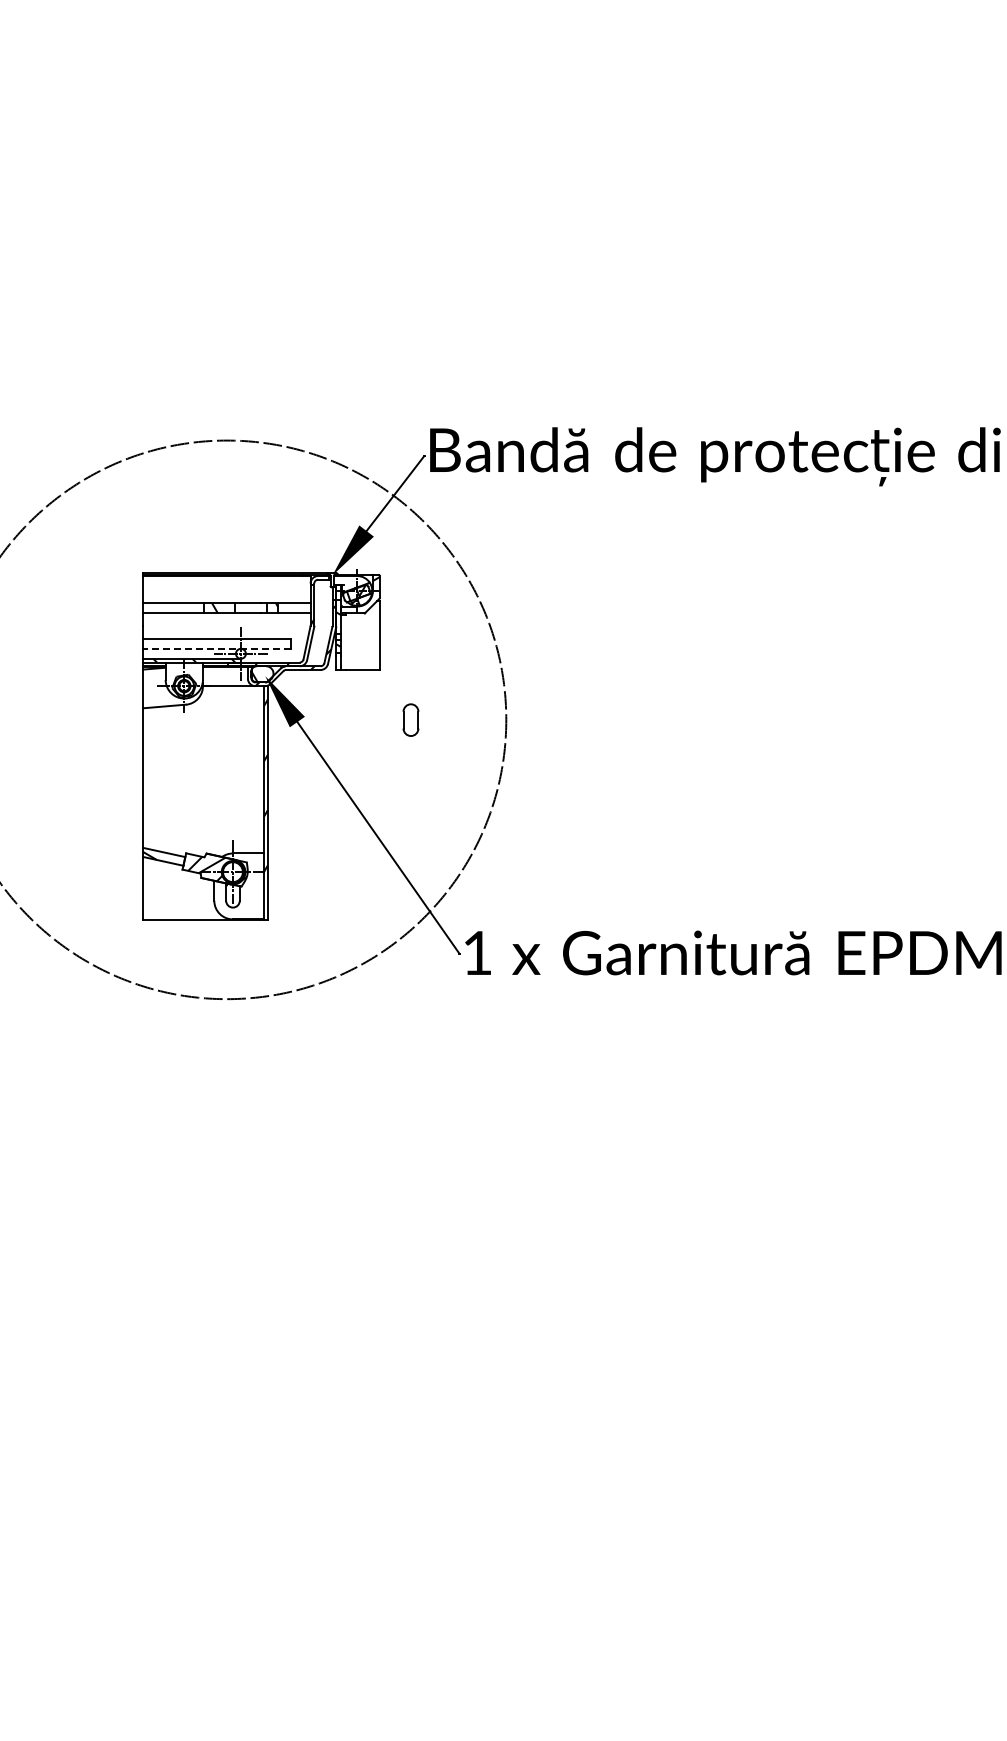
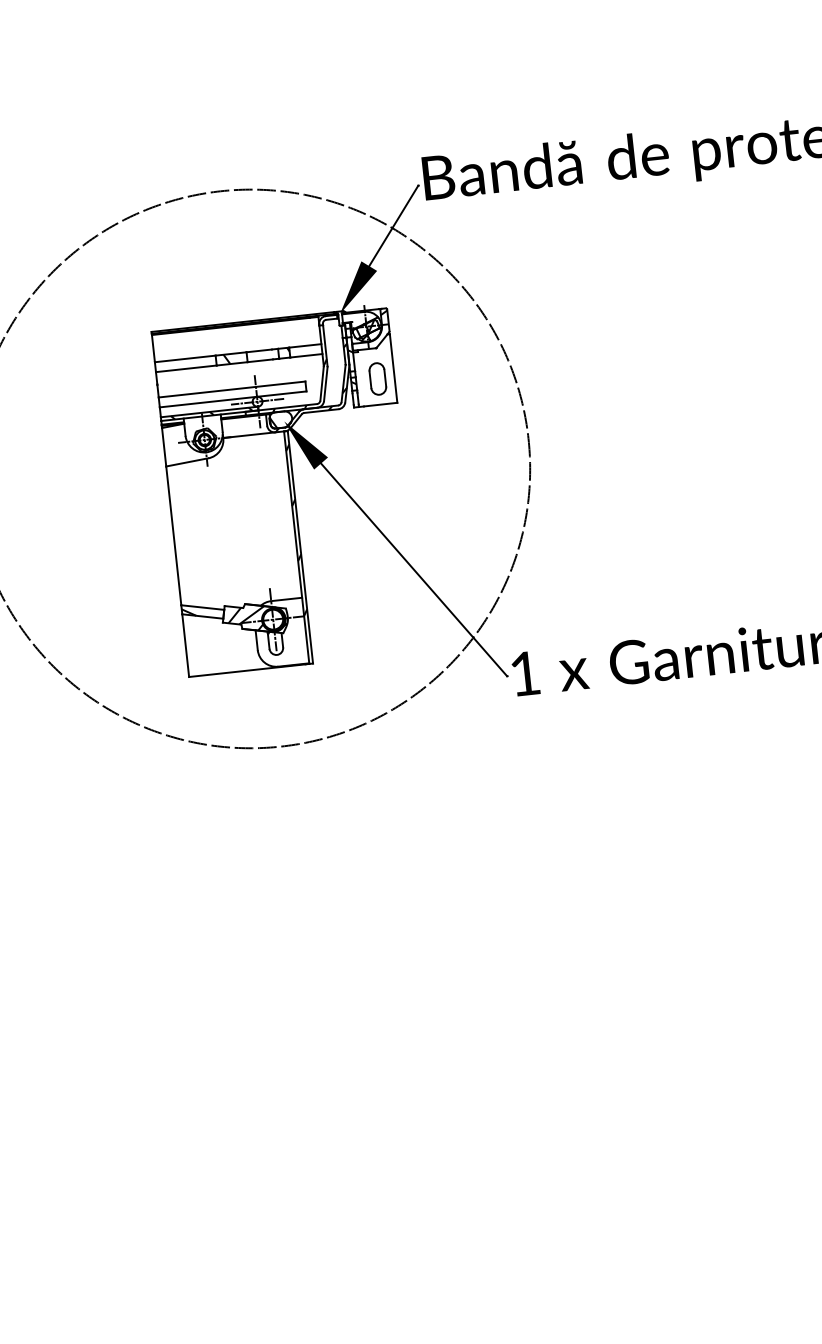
line: (216, 648) -> (232, 399), dashed -> solid
part: (410, 719) -> (377, 378), moved

